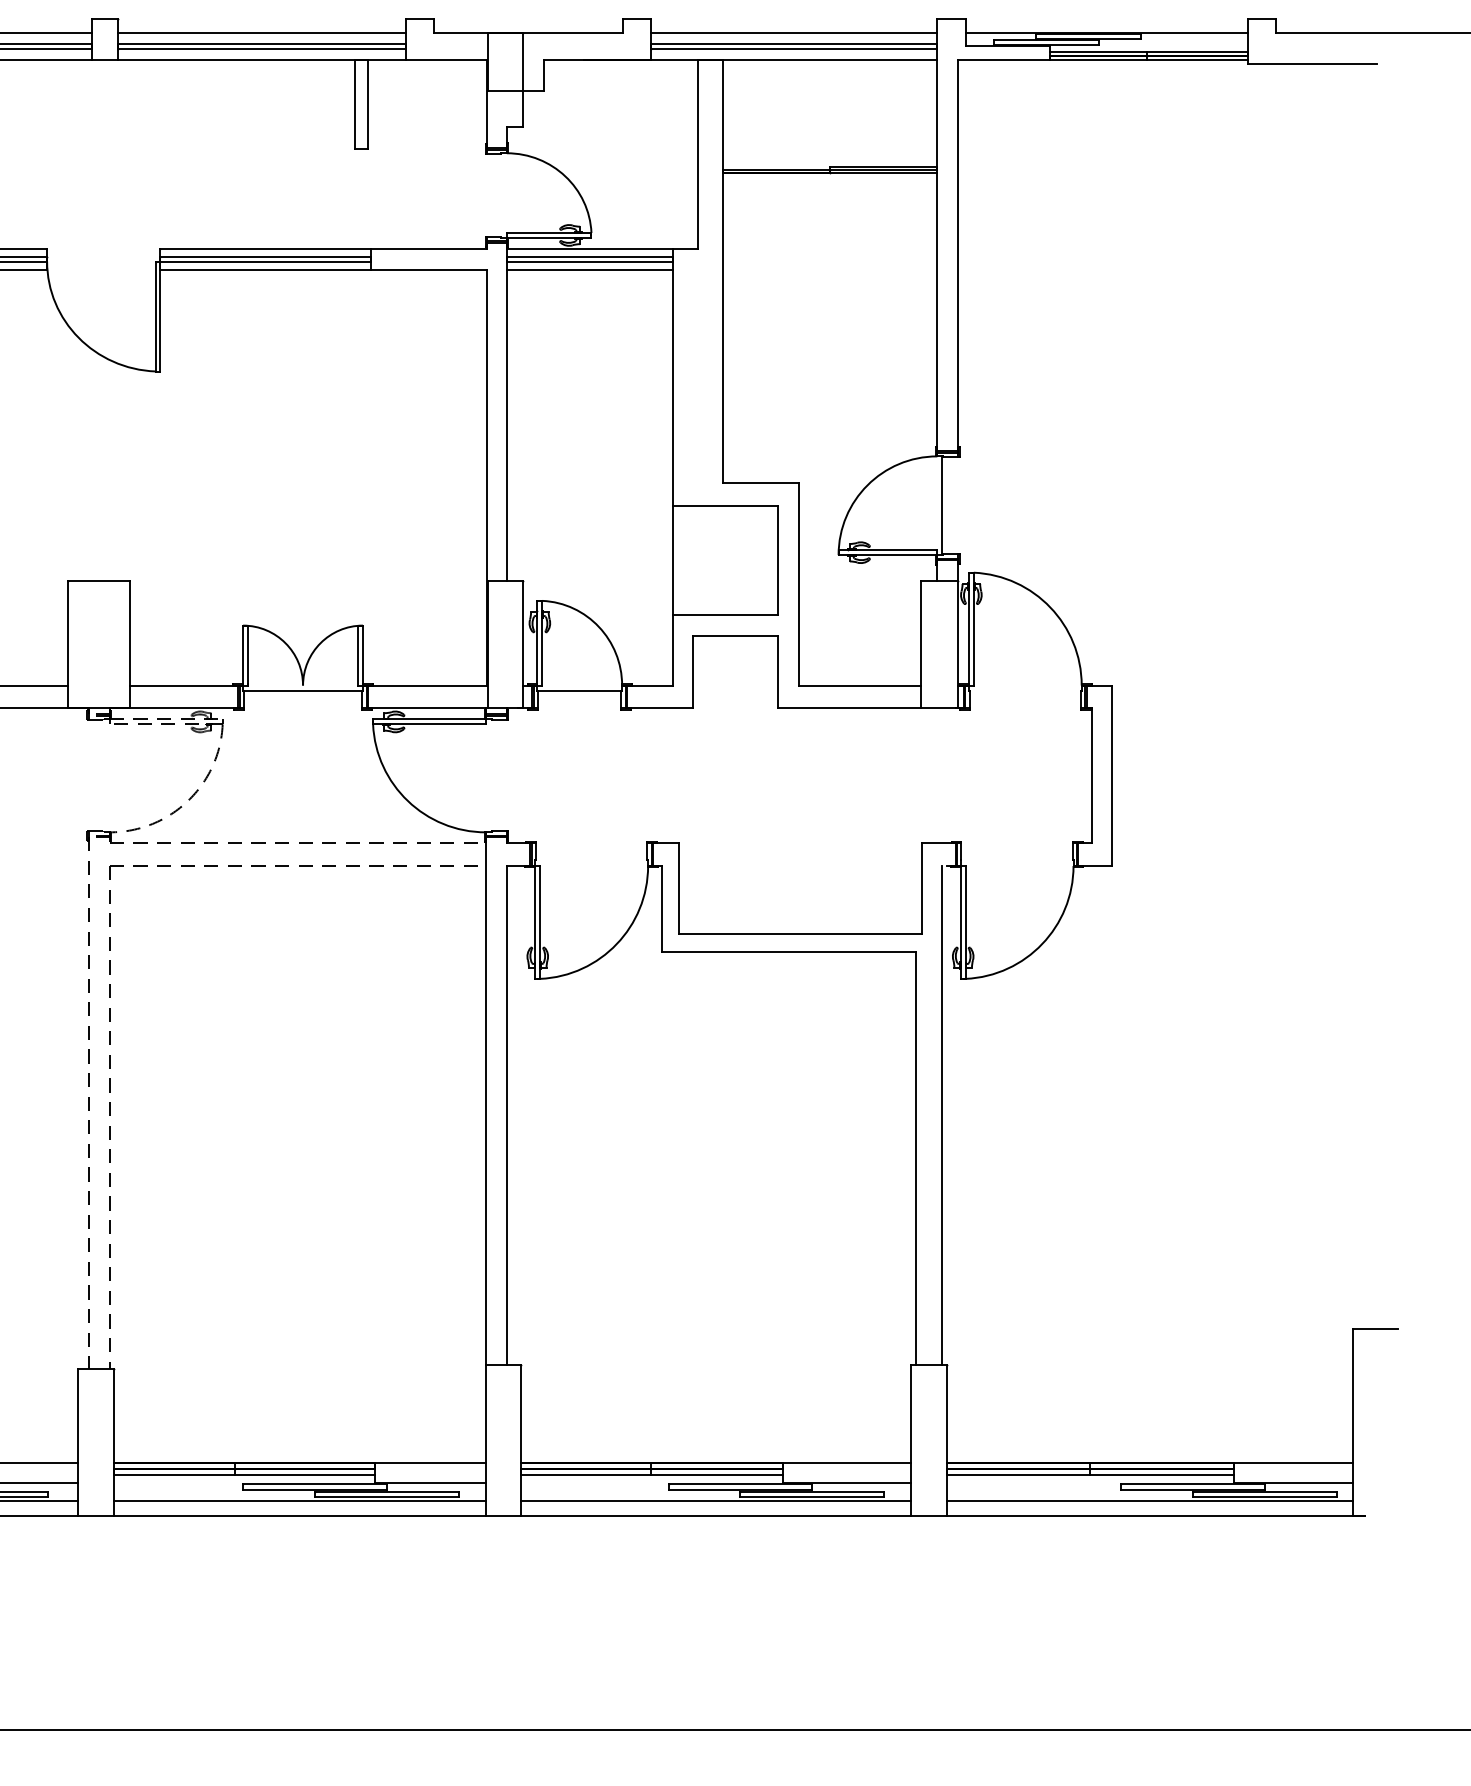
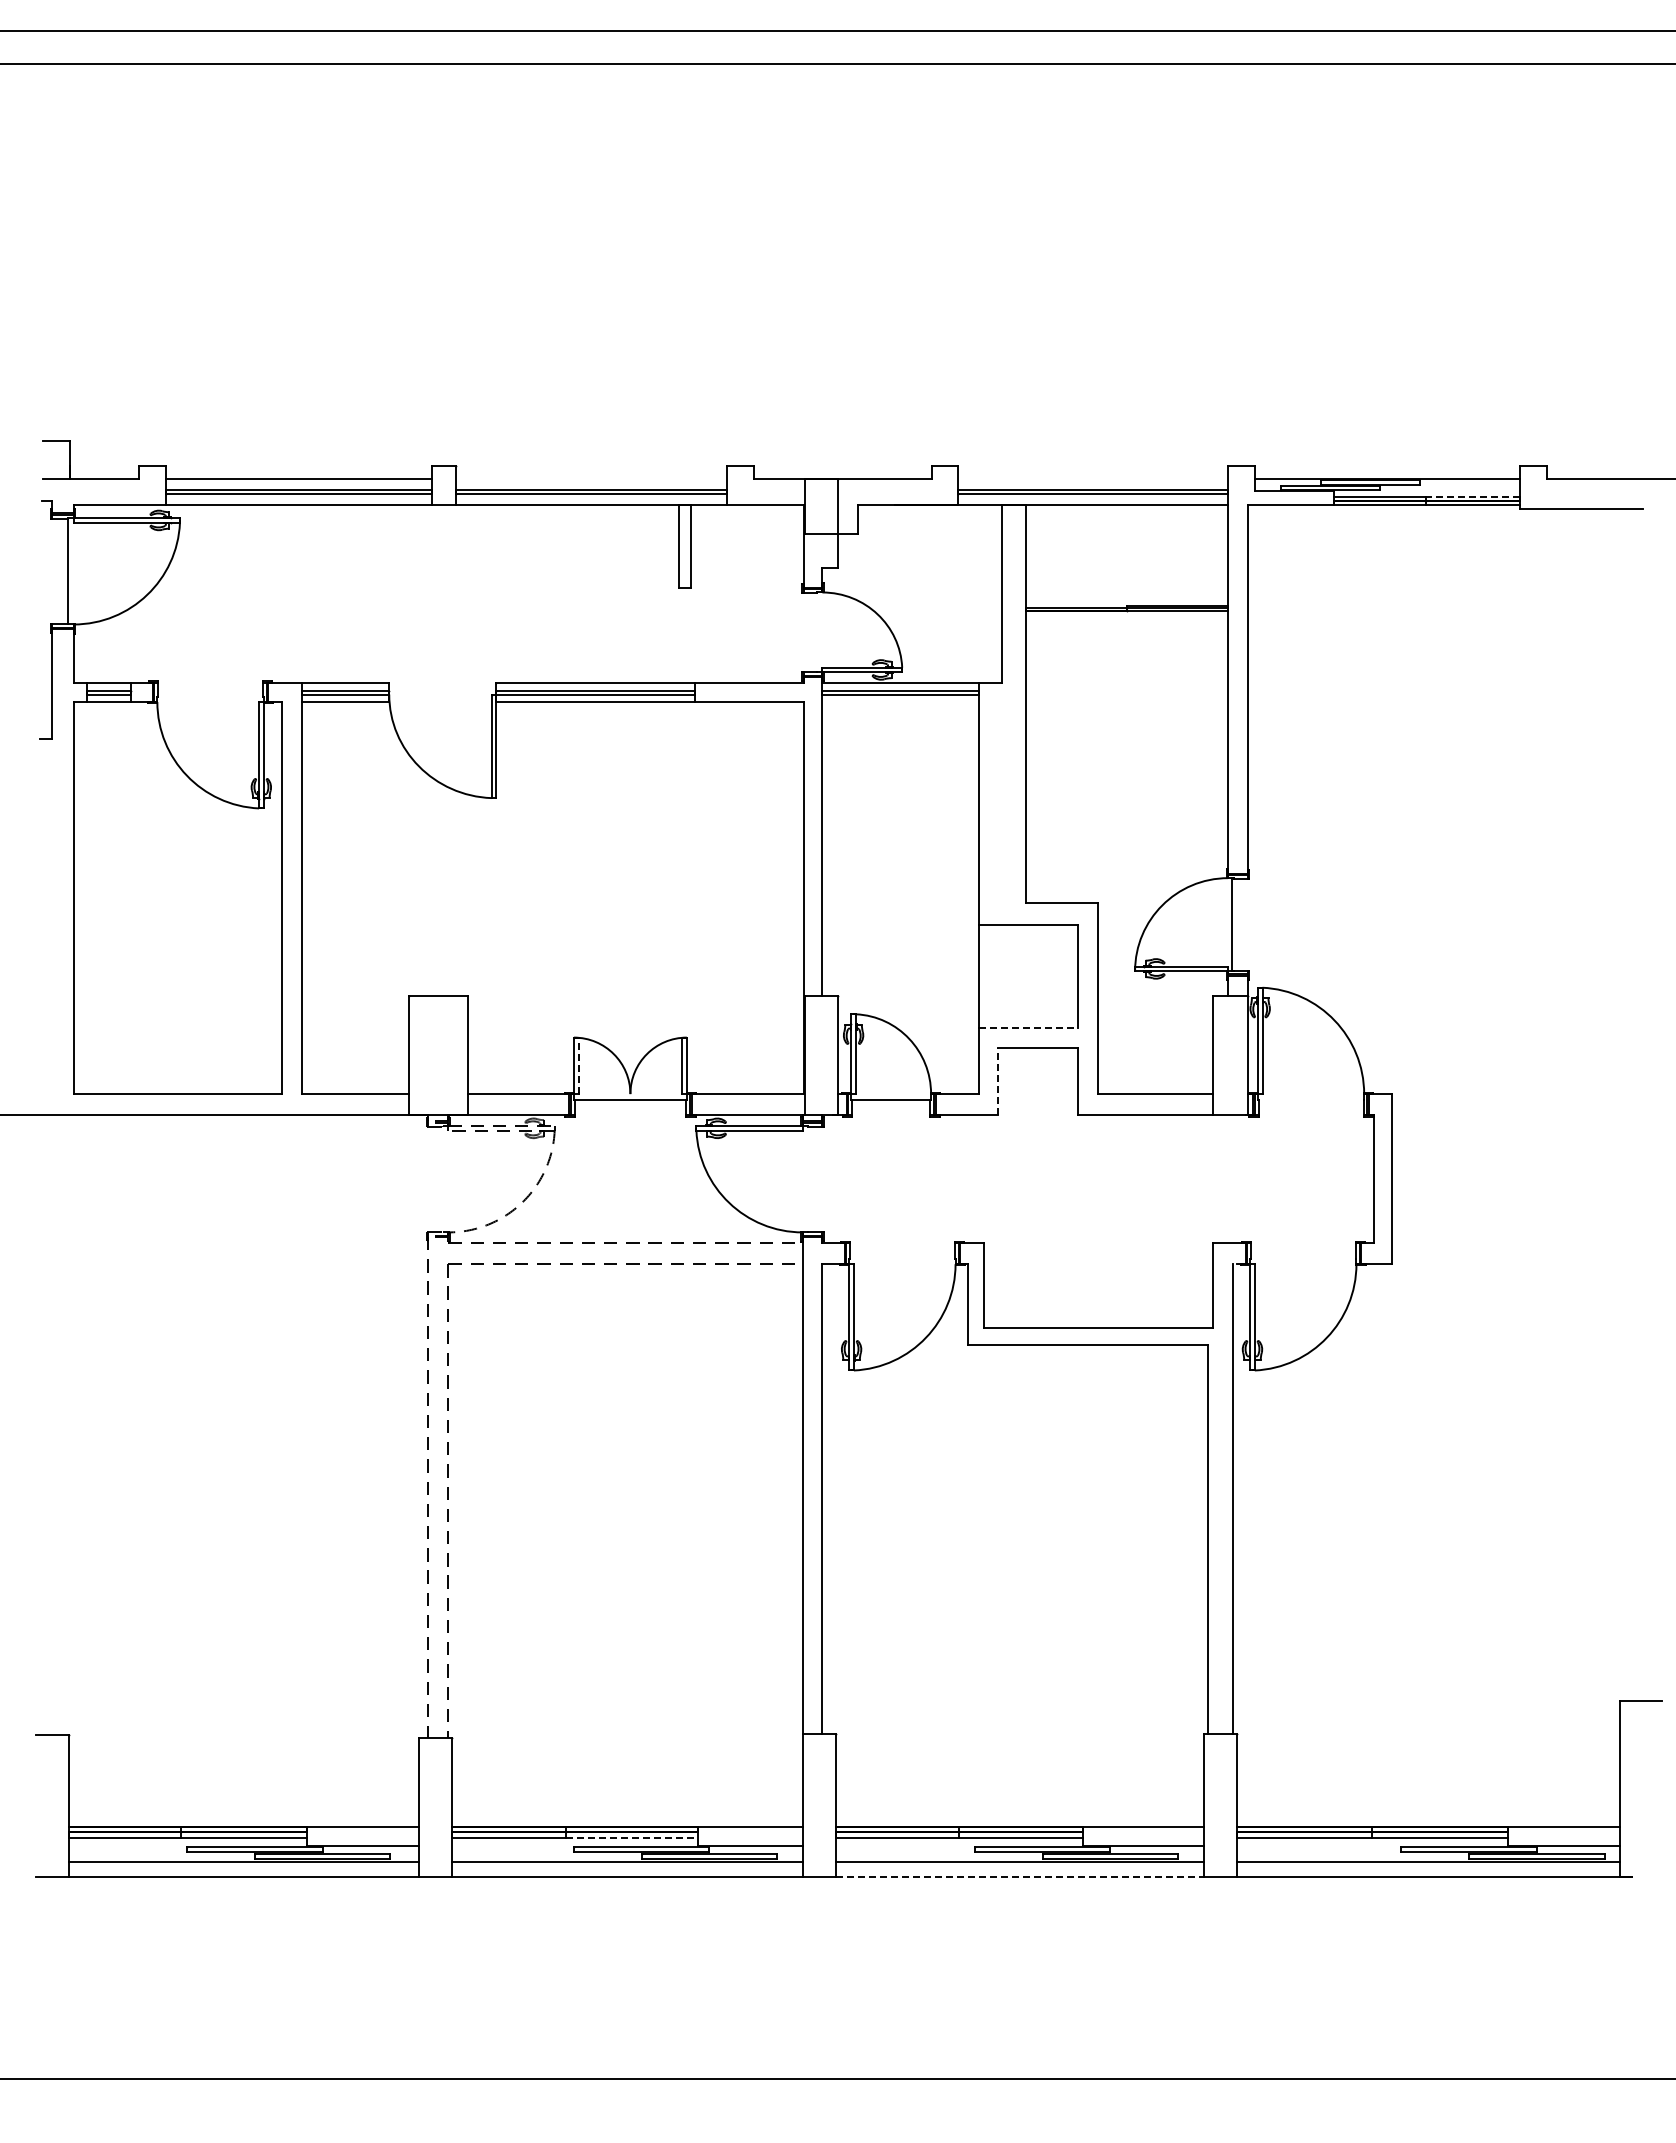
line: (261, 32) -> (591, 478), removed
line: (794, 32) -> (1093, 478), removed
line: (1196, 51) -> (1472, 496), solid -> dashed
line: (589, 270) -> (900, 702), removed
line: (726, 614) -> (1029, 1027), solid -> dashed
line: (247, 655) -> (578, 1065), solid -> dashed
line: (693, 672) -> (998, 1081), solid -> dashed
line: (305, 1474) -> (632, 1837), solid -> dashed
line: (715, 1515) -> (1019, 1876), solid -> dashed

